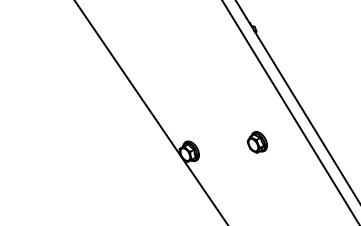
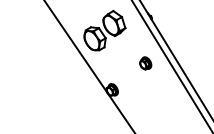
part: (176, 51) -> (104, 30), added
part: (257, 142) -> (145, 63), moved

